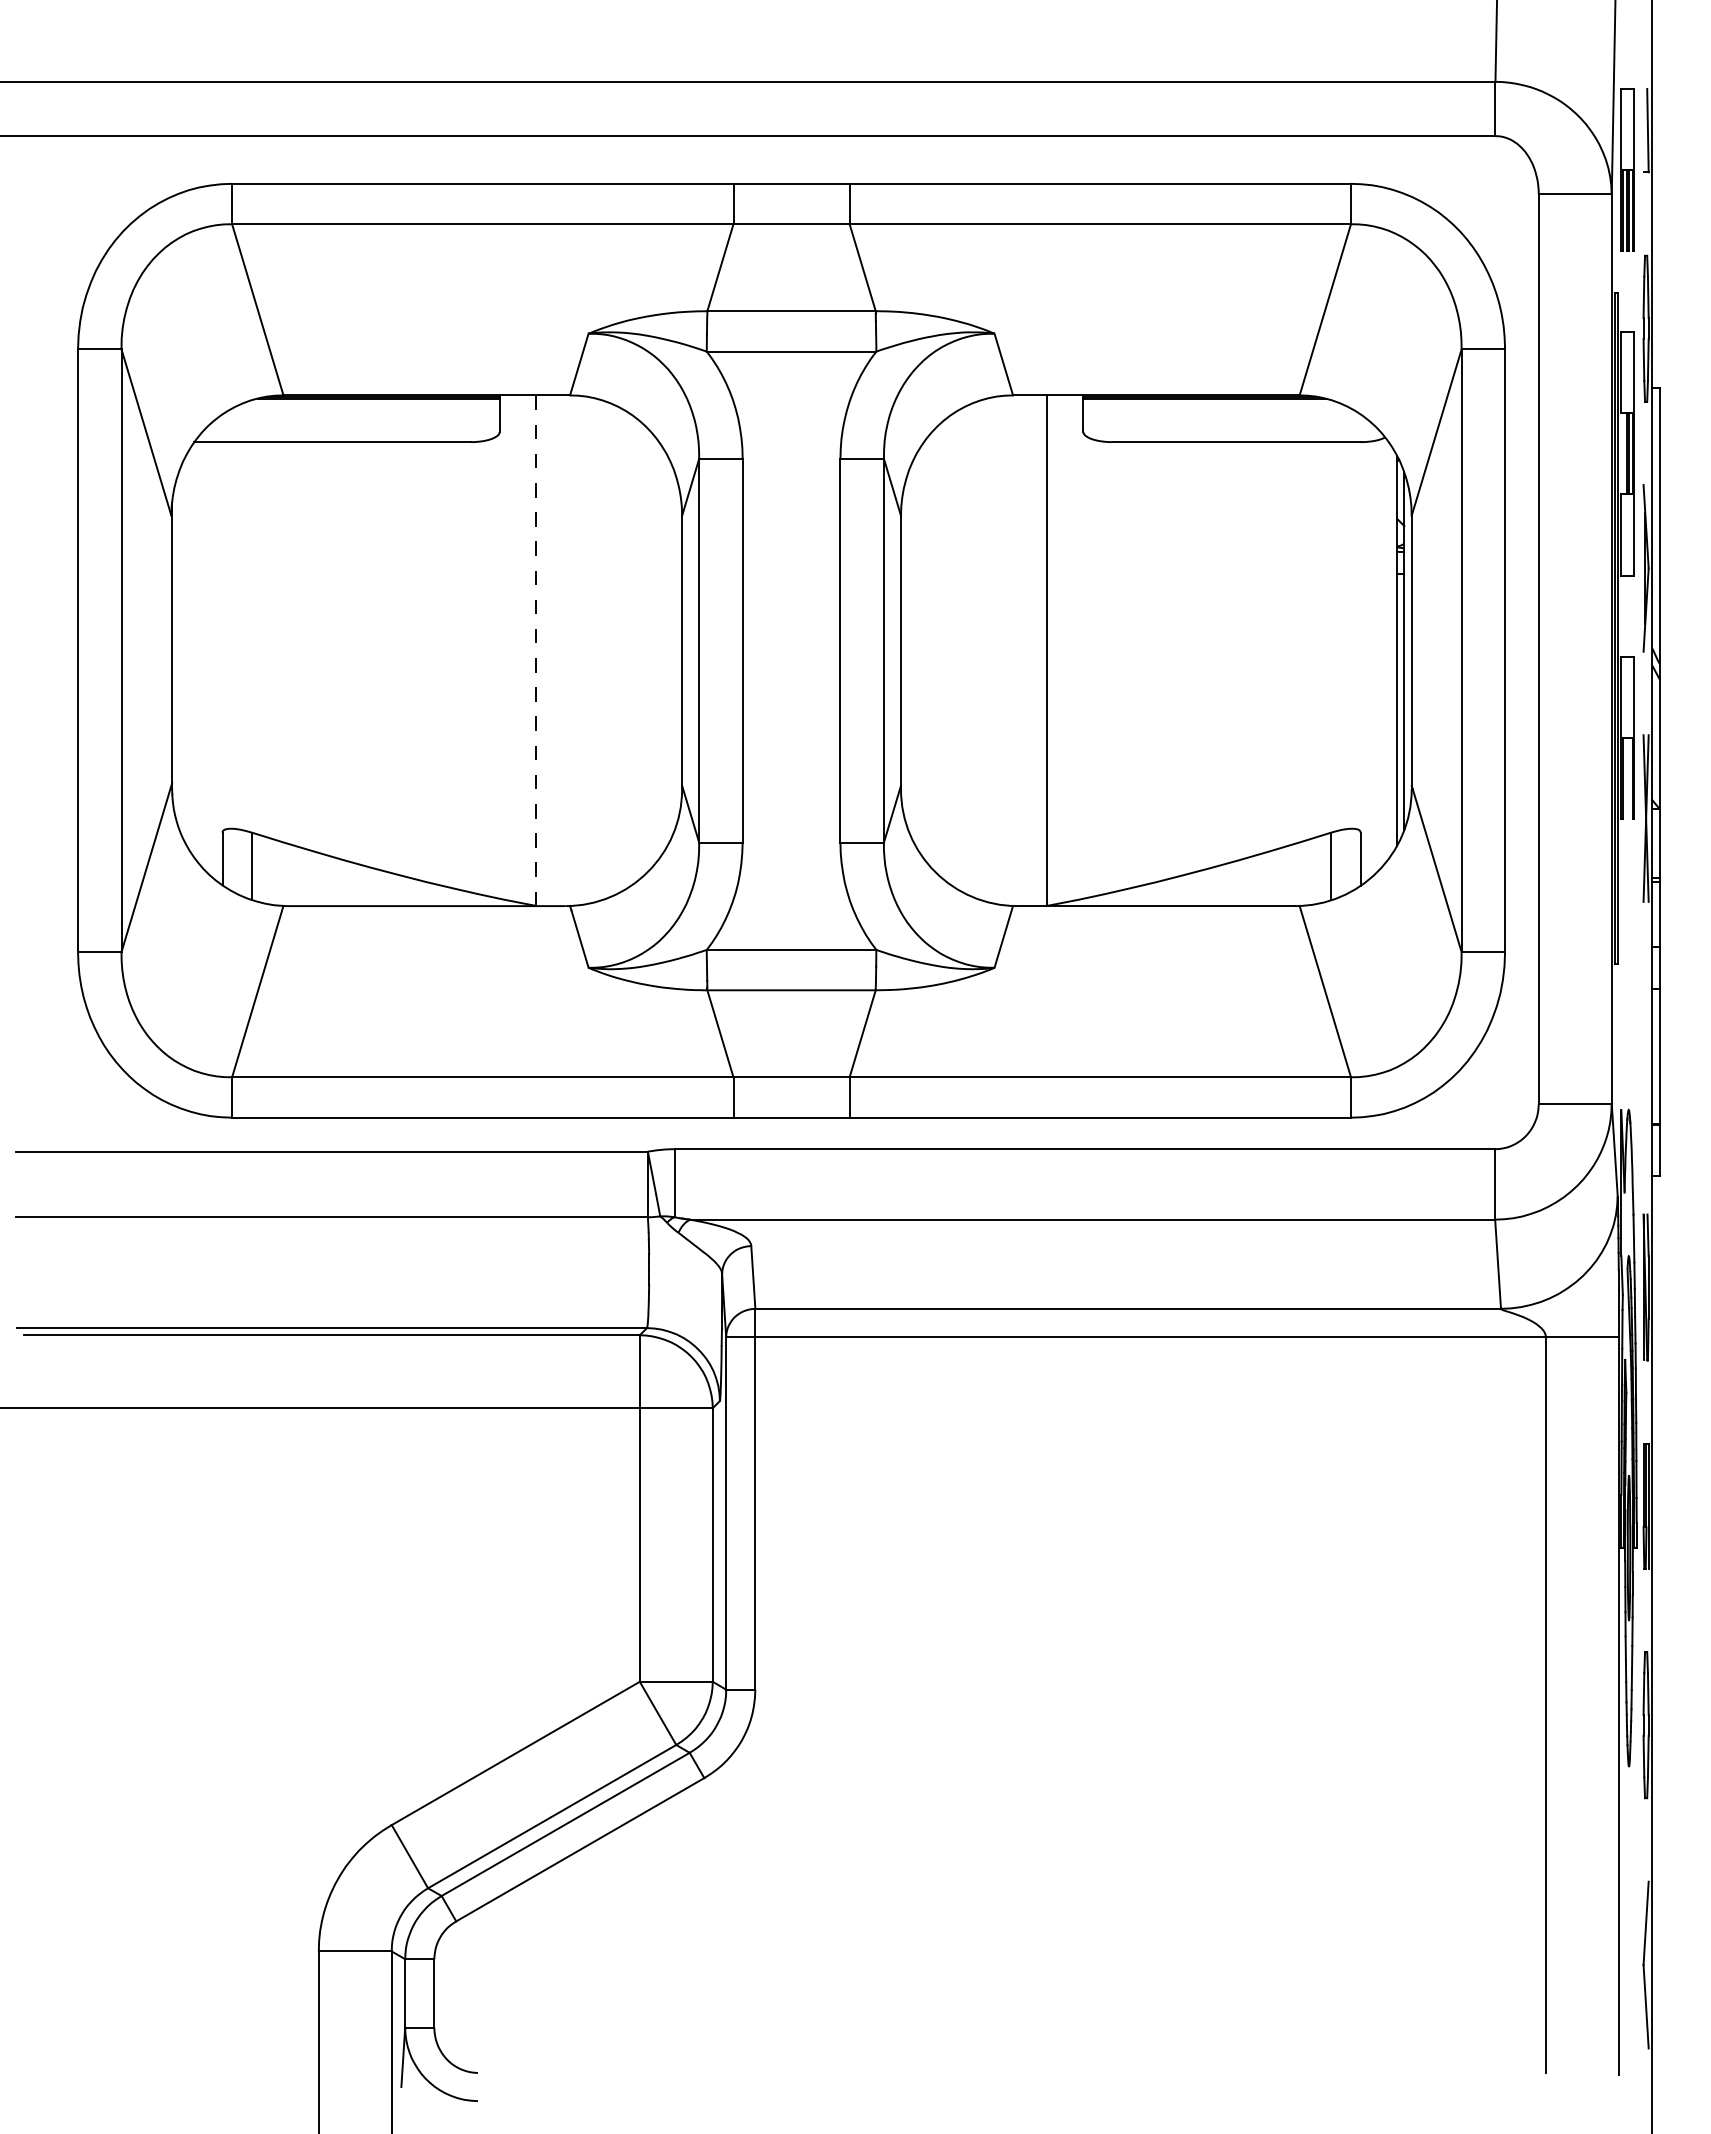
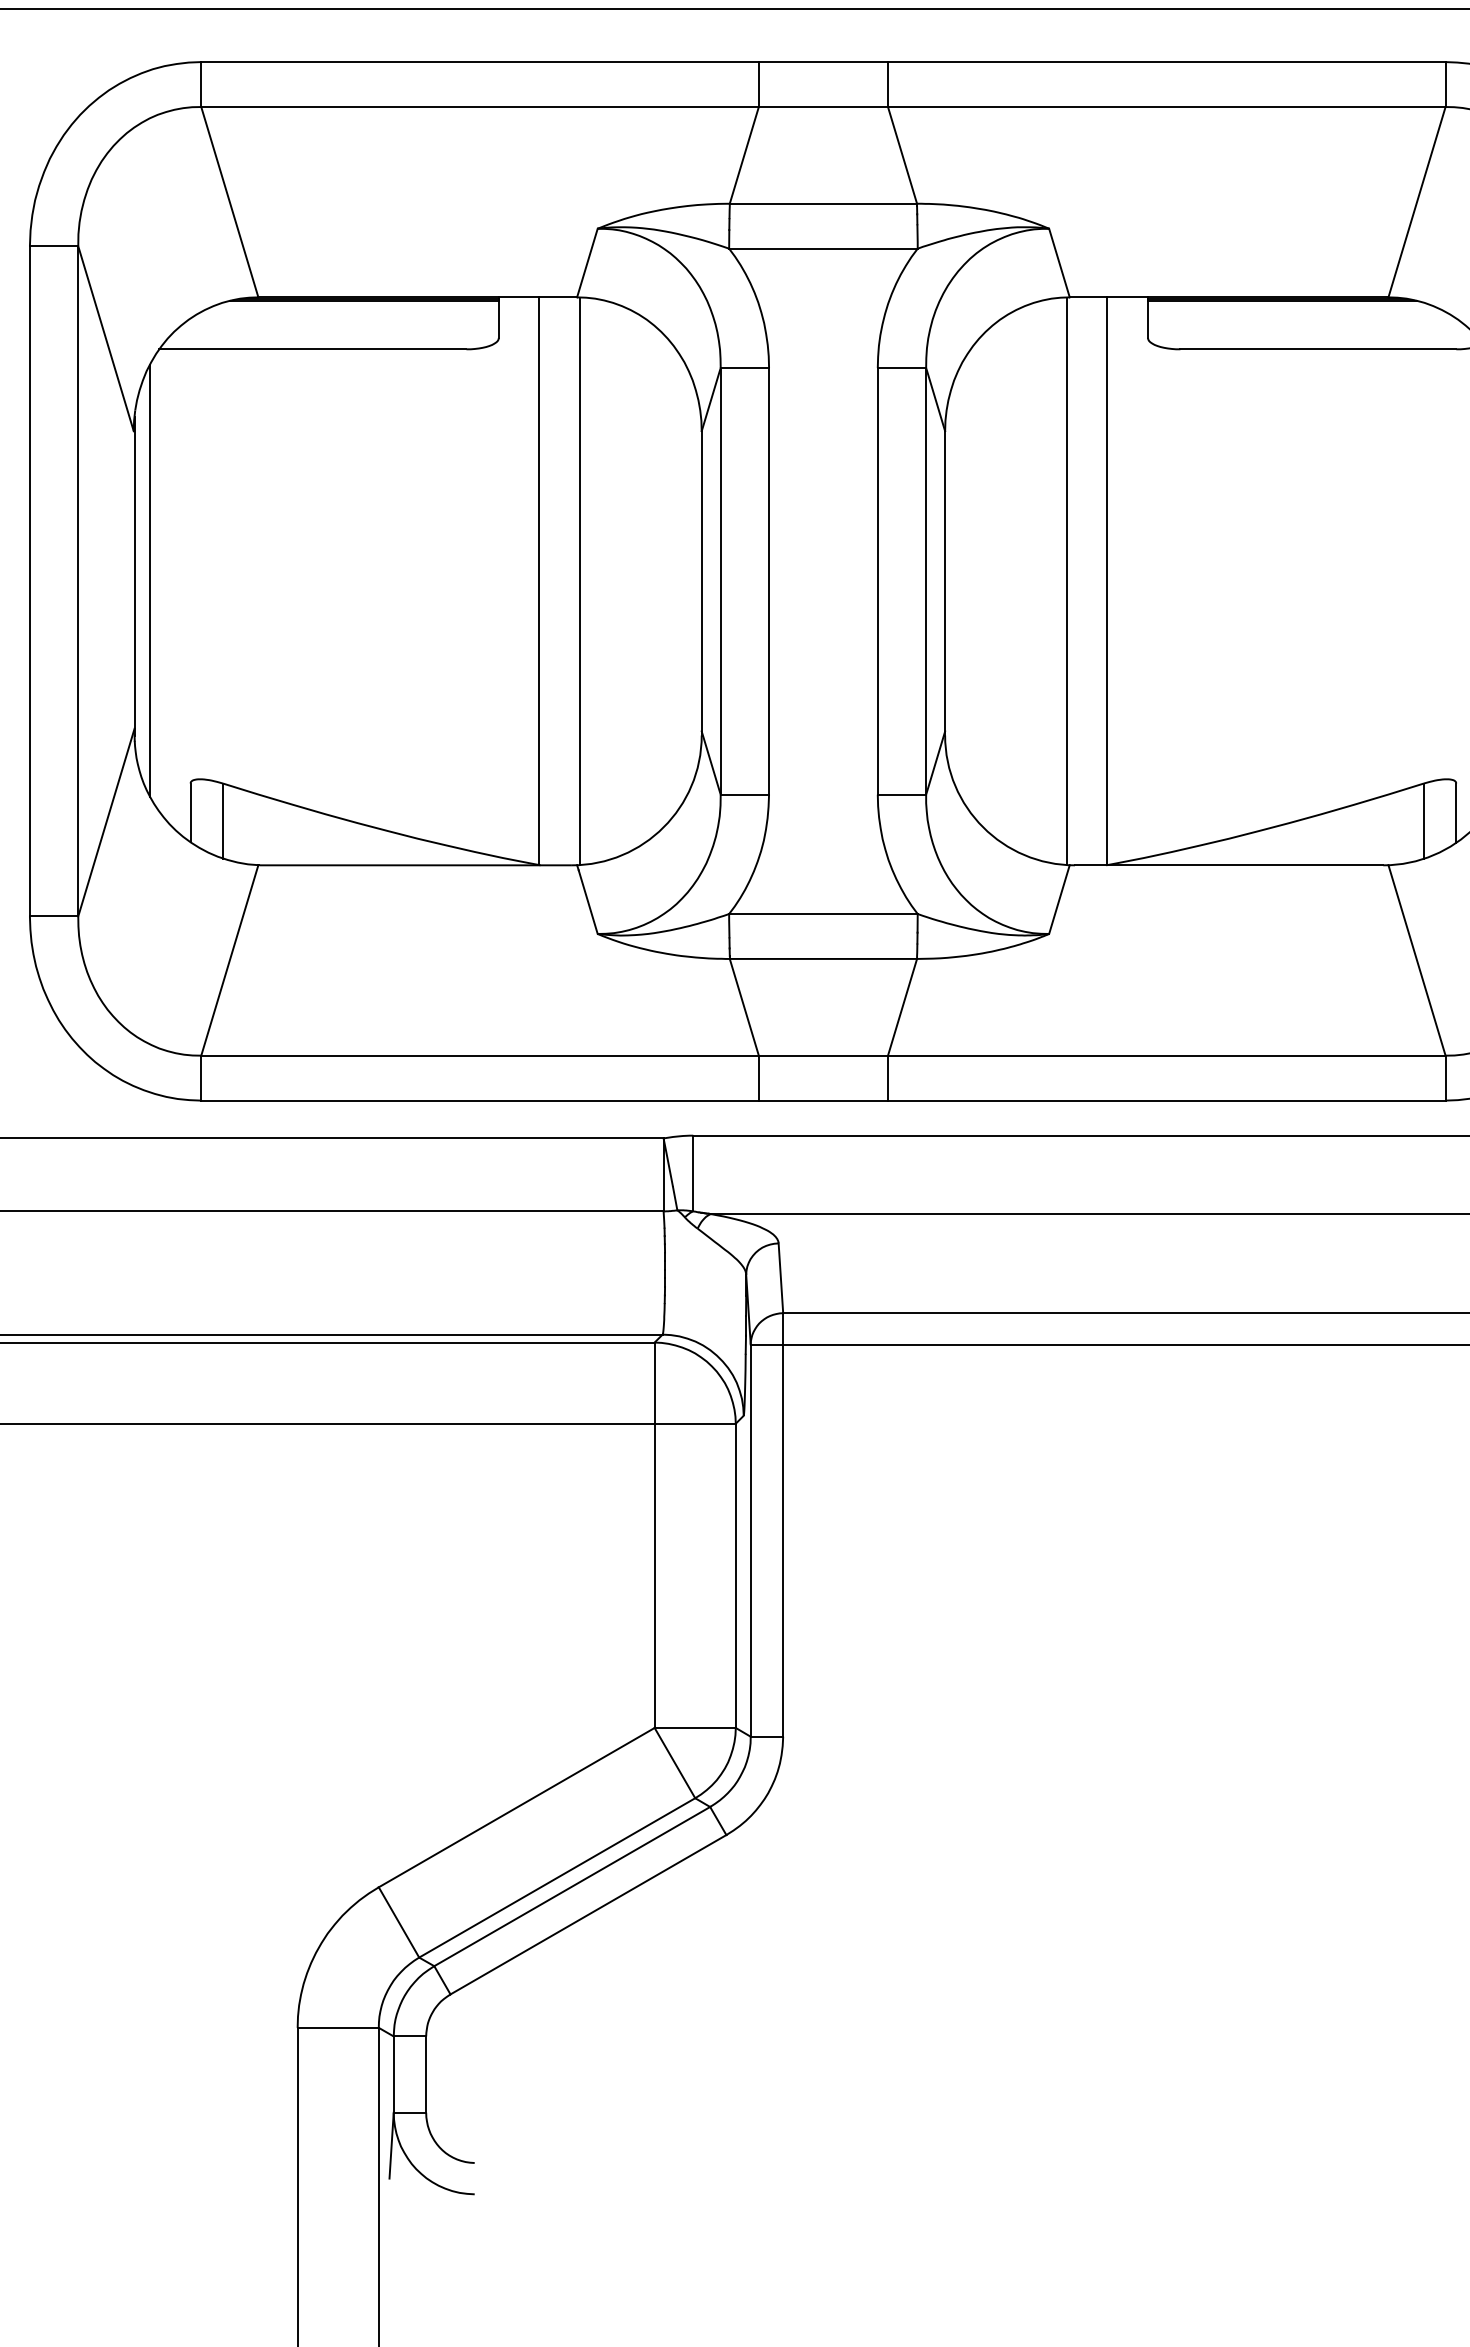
line: (186, 649) -> (150, 579), added
line: (536, 650) -> (539, 581), dashed -> solid
line: (572, 650) -> (579, 581), added
line: (1010, 650) -> (1066, 581), added

